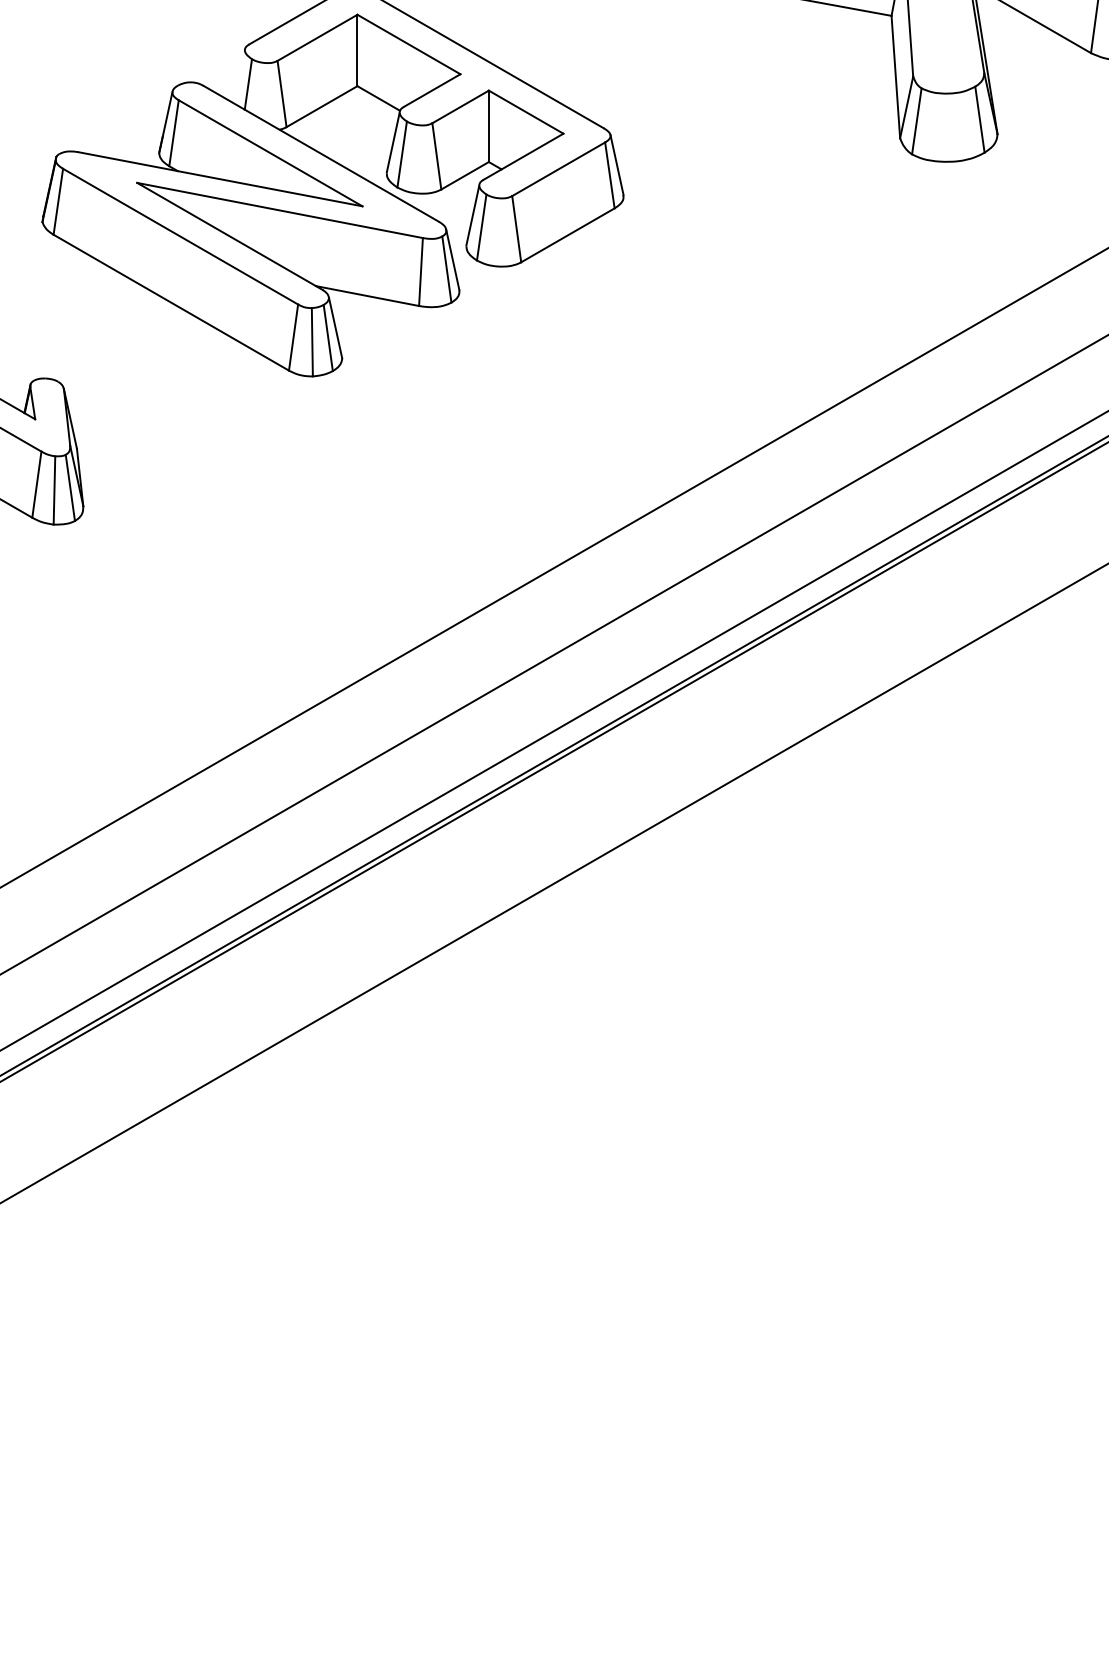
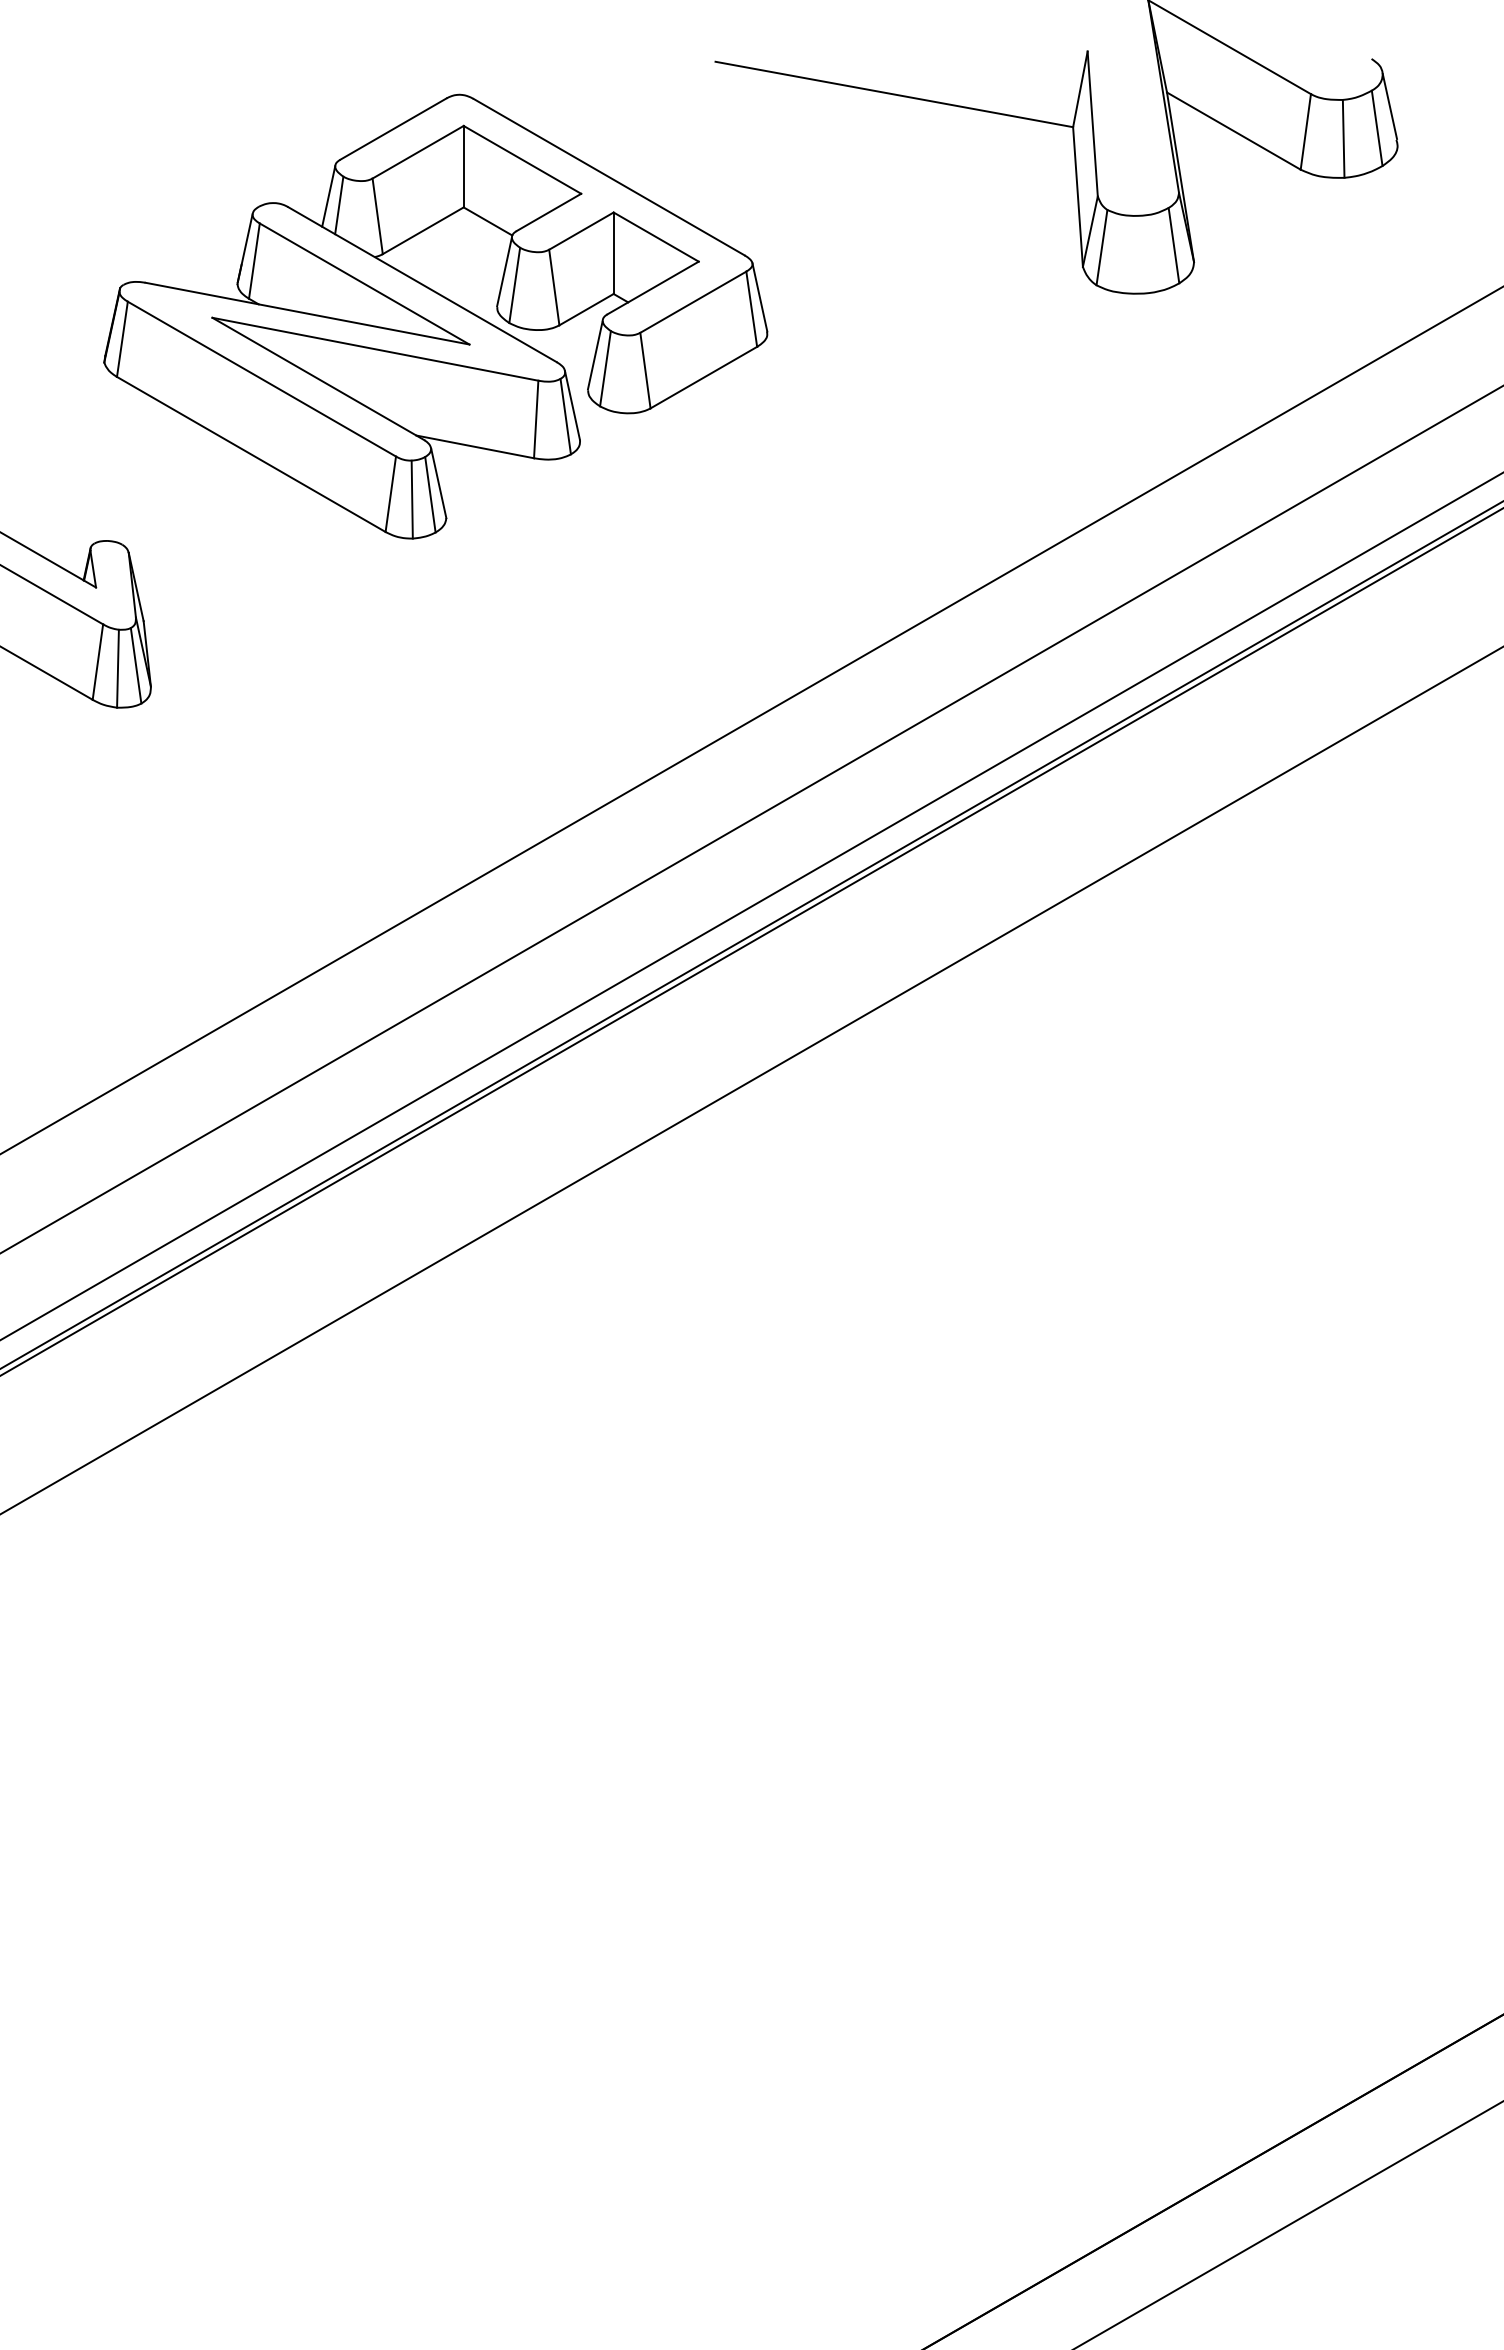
line: (238, 76) -> (328, 196), added

